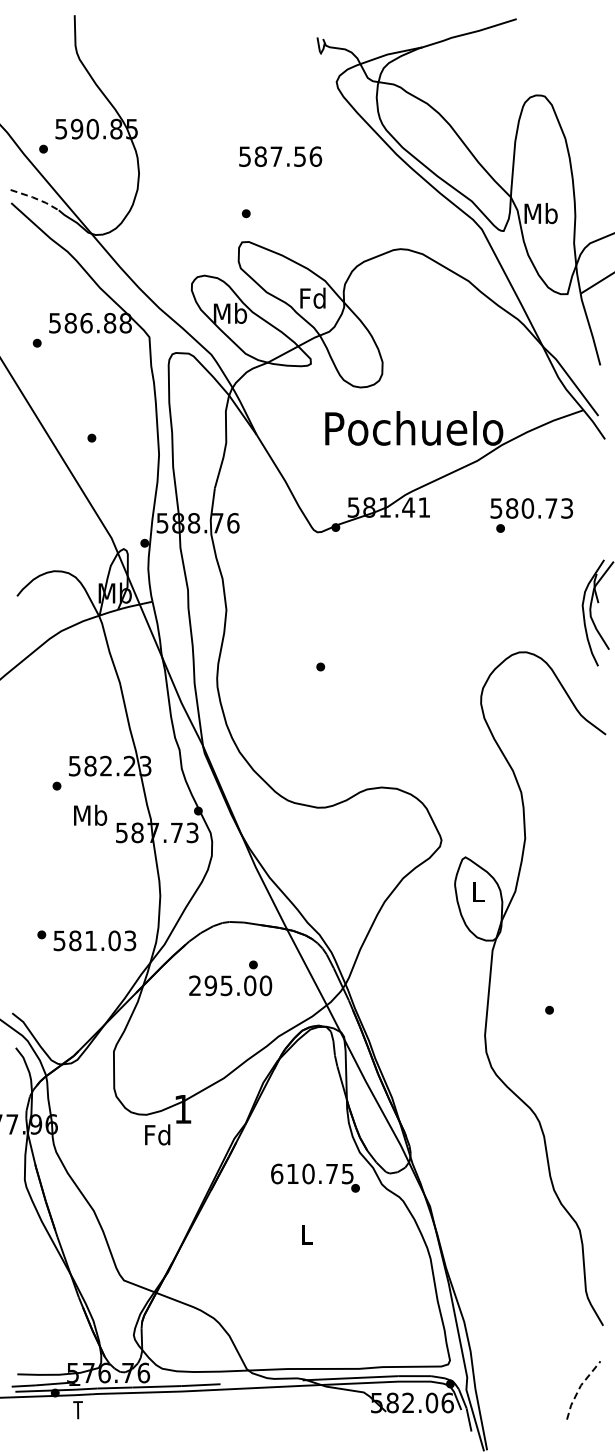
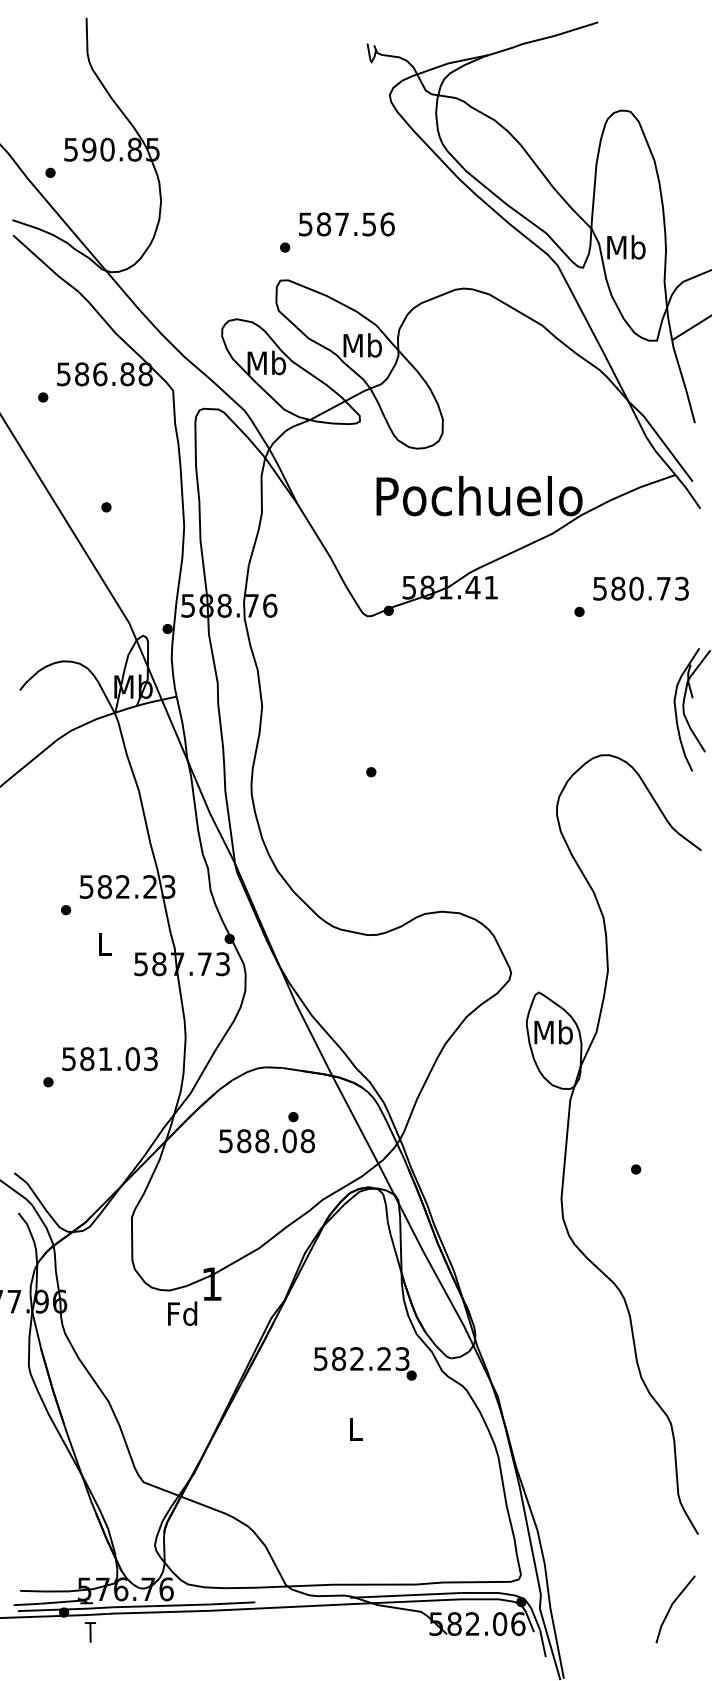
text: (280, 156) -> (346, 224), moved
line: (35, 198) -> (41, 229), dashed -> solid
text: (312, 297) -> (361, 344), Fd -> Mb
text: (531, 508) -> (640, 588), moved
text: (90, 814) -> (104, 942), Mb -> L
text: (477, 891) -> (552, 1032), L -> Mb
text: (94, 940) -> (109, 1058), moved
text: (230, 985) -> (266, 1140), 295.00 -> 588.08
text: (312, 1173) -> (361, 1358), 610.75 -> 582.23
line: (579, 1388) -> (670, 1607), dashed -> solid

